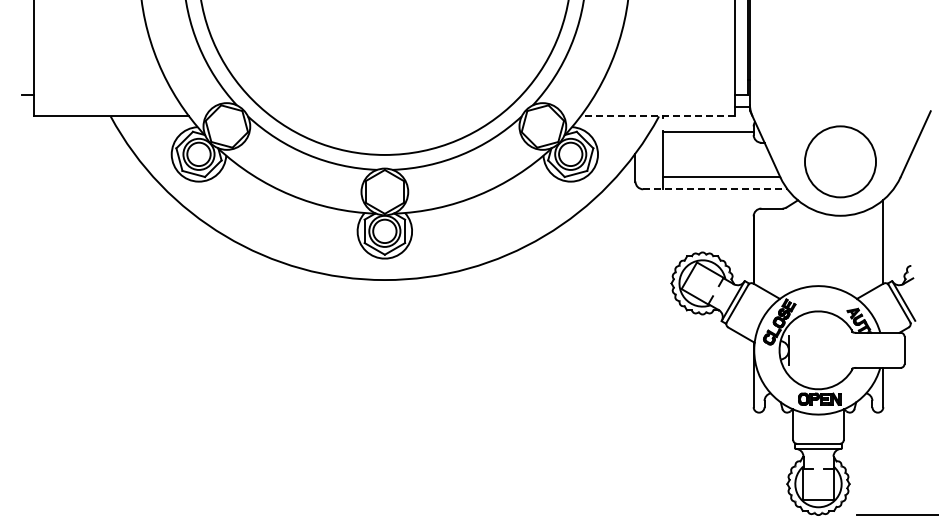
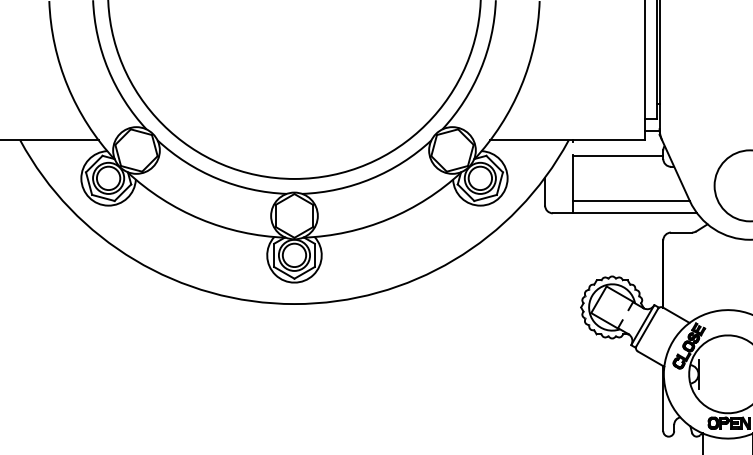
line: (657, 116) -> (567, 140), dashed -> solid
line: (715, 189) -> (625, 213), dashed -> solid

